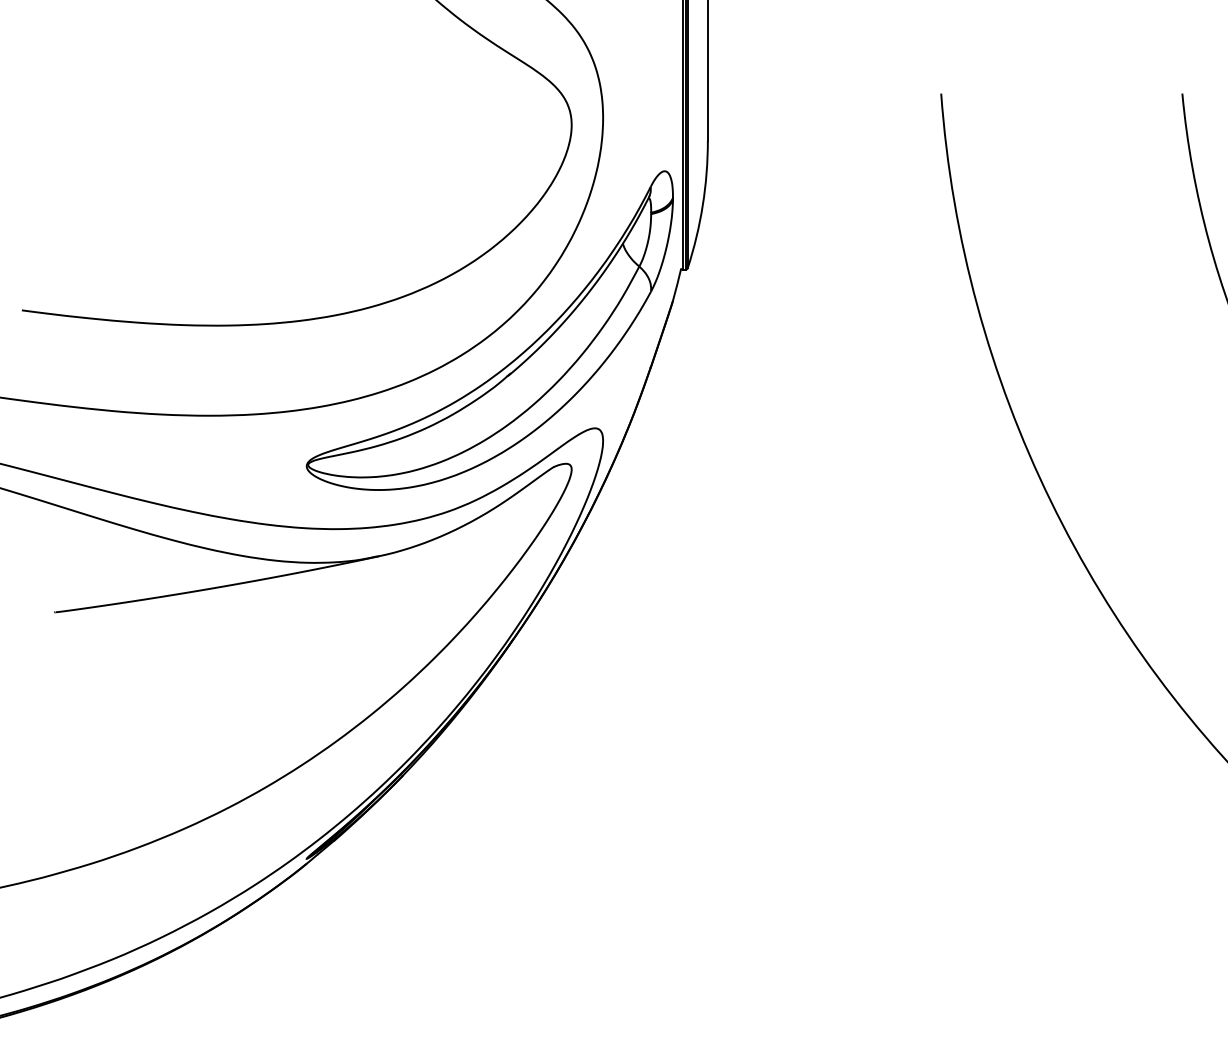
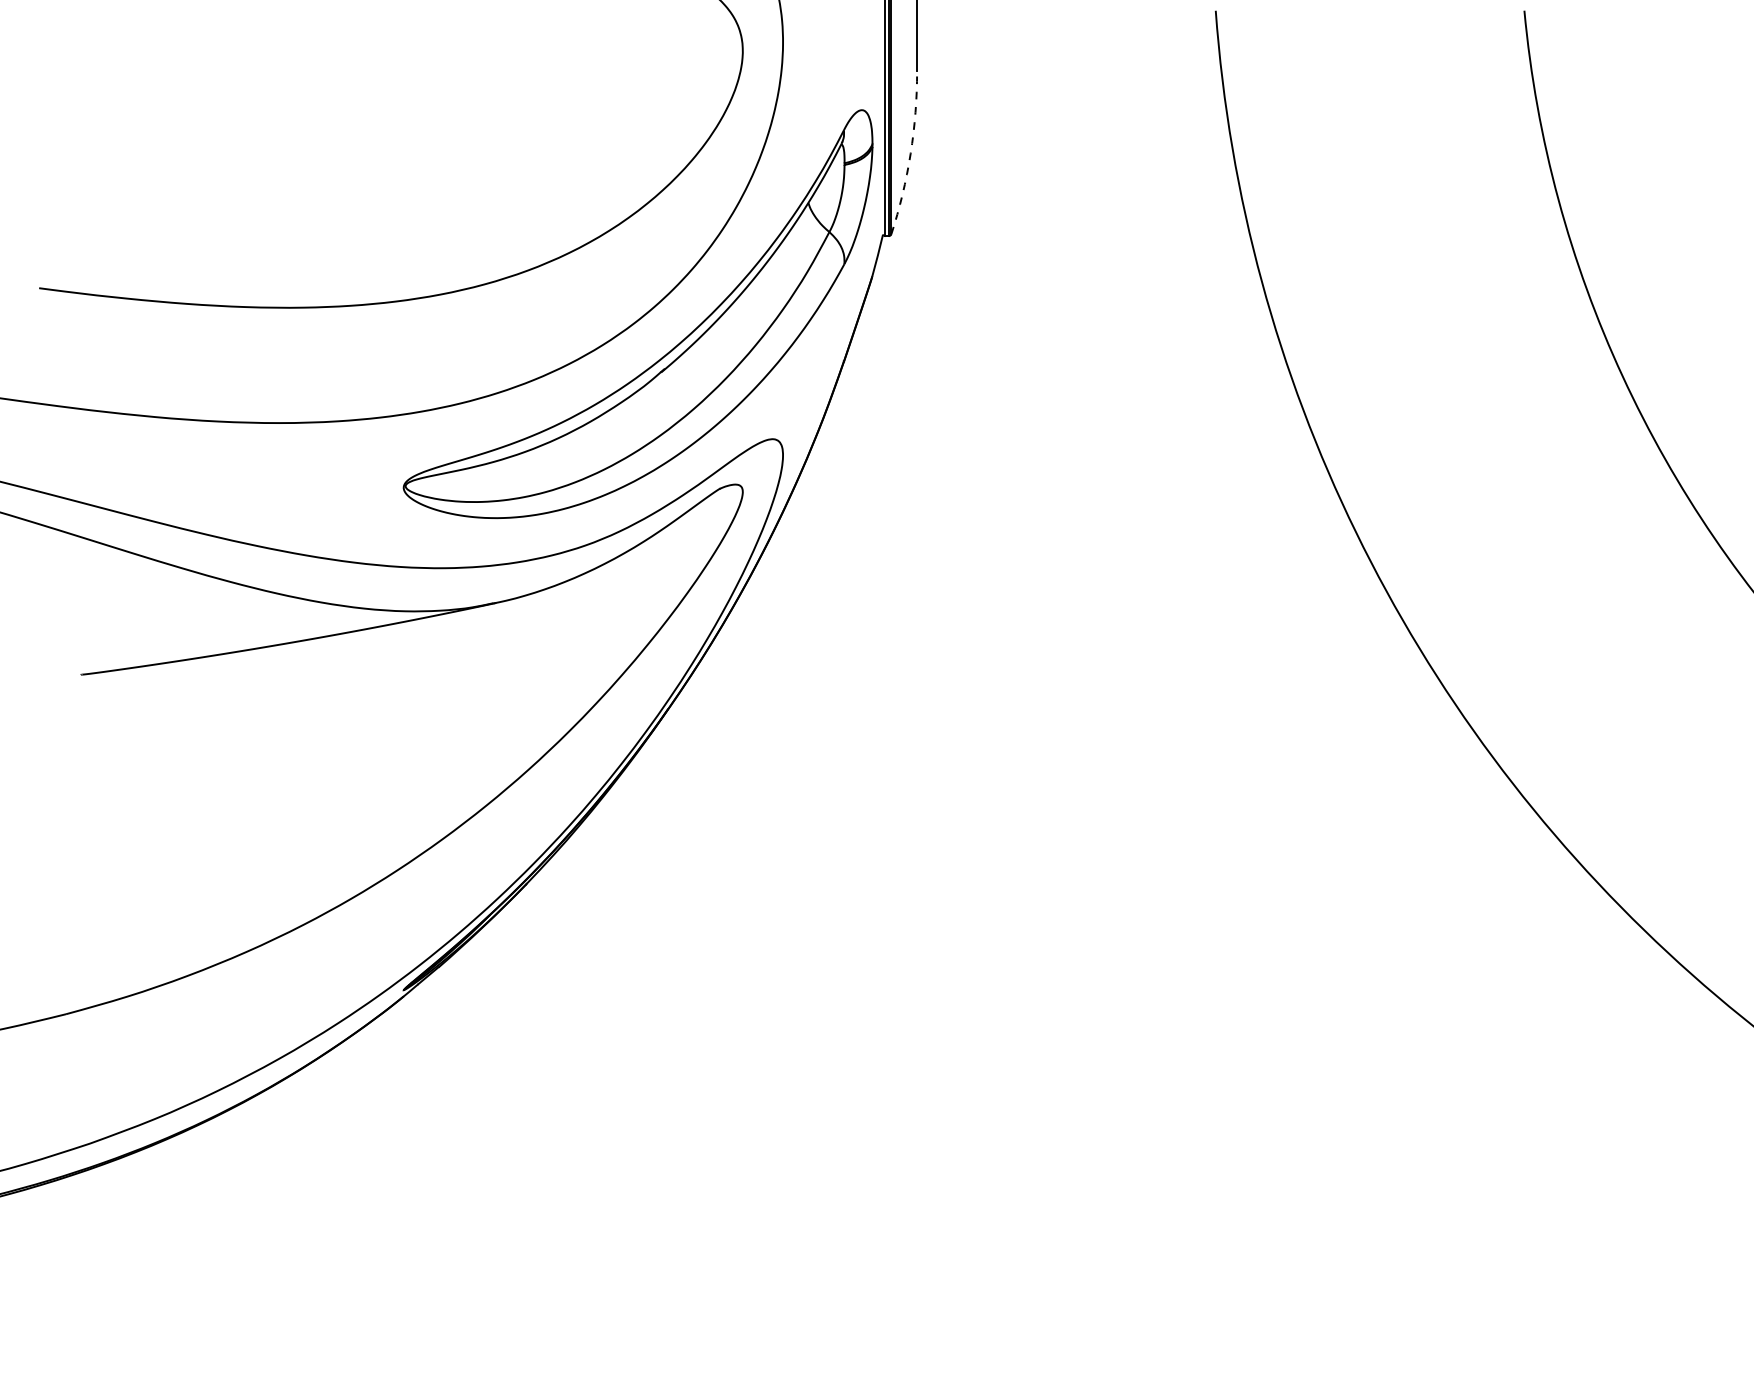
arc: (702, 205) -> (910, 153), solid -> dashed

